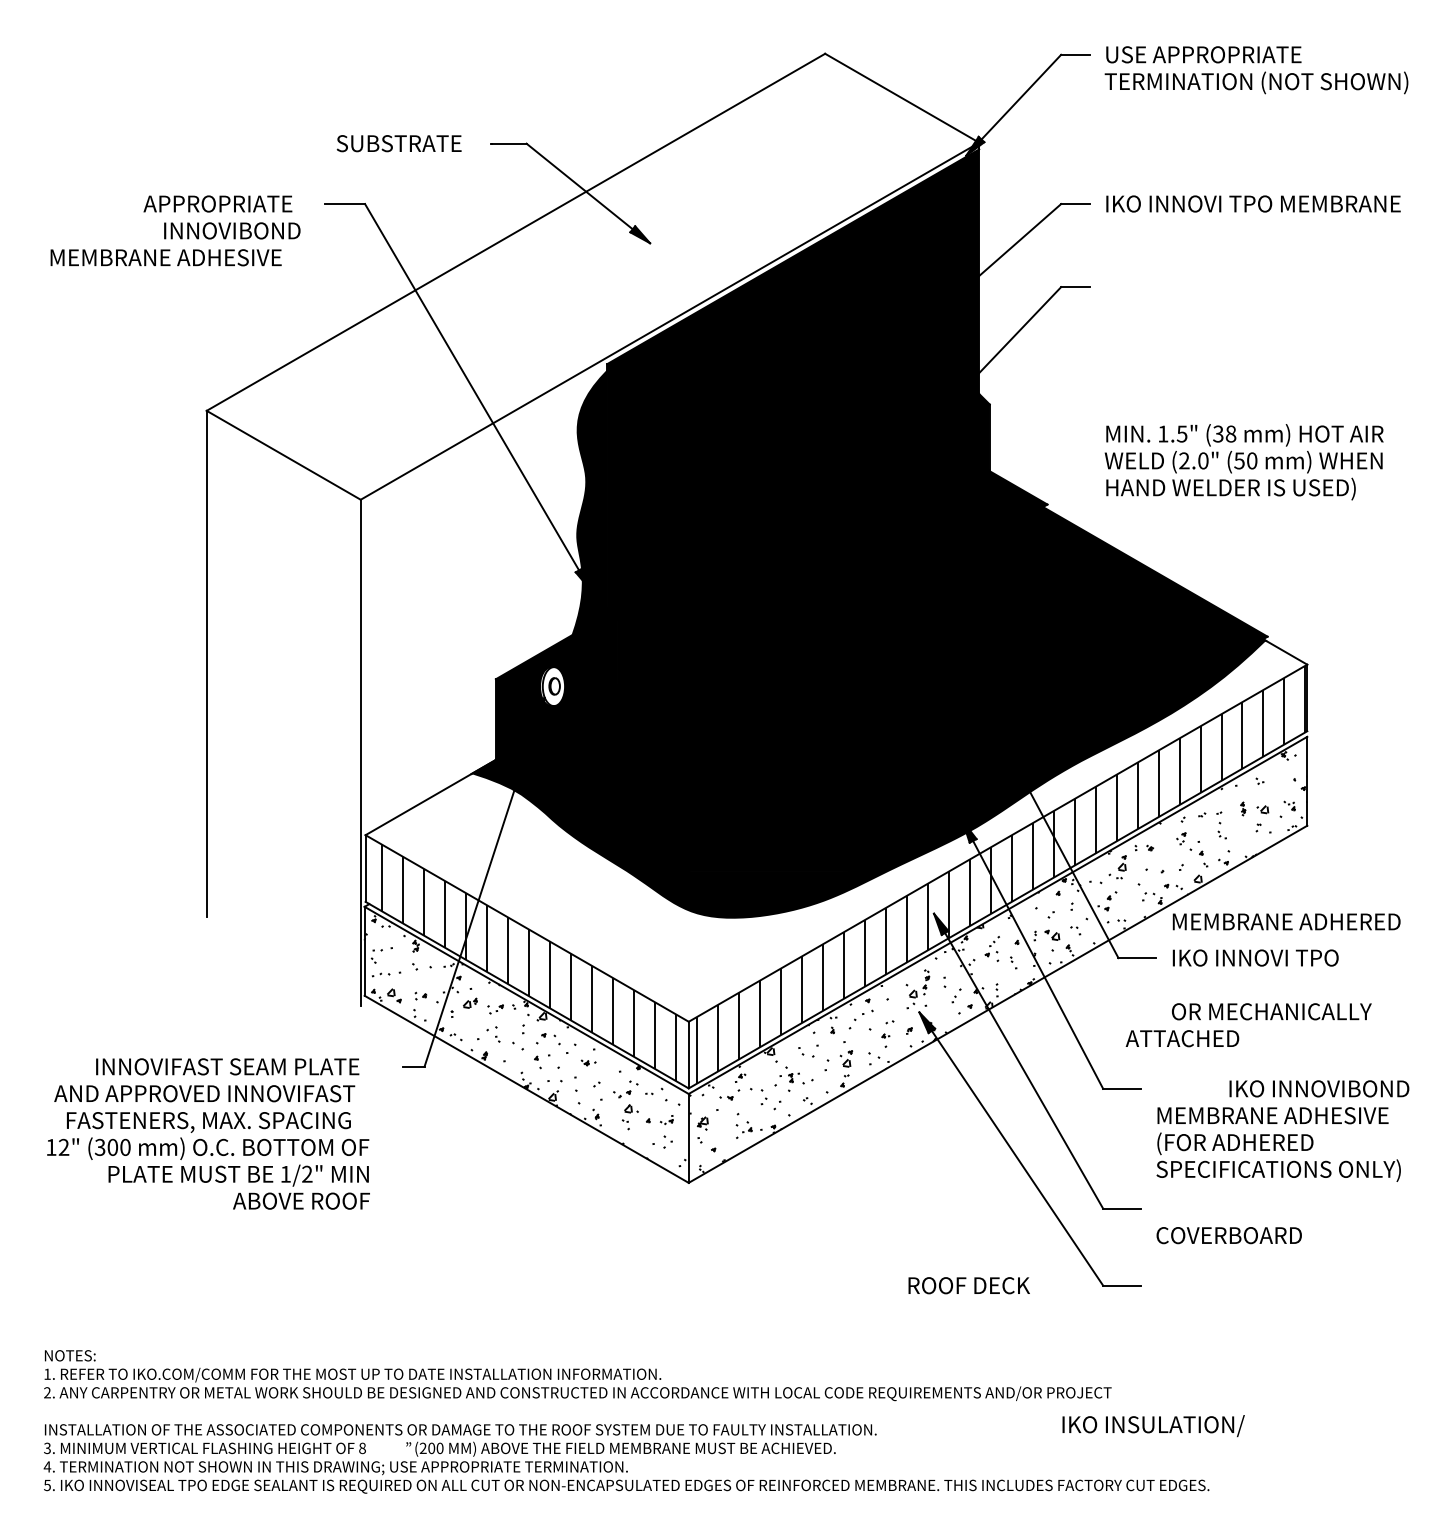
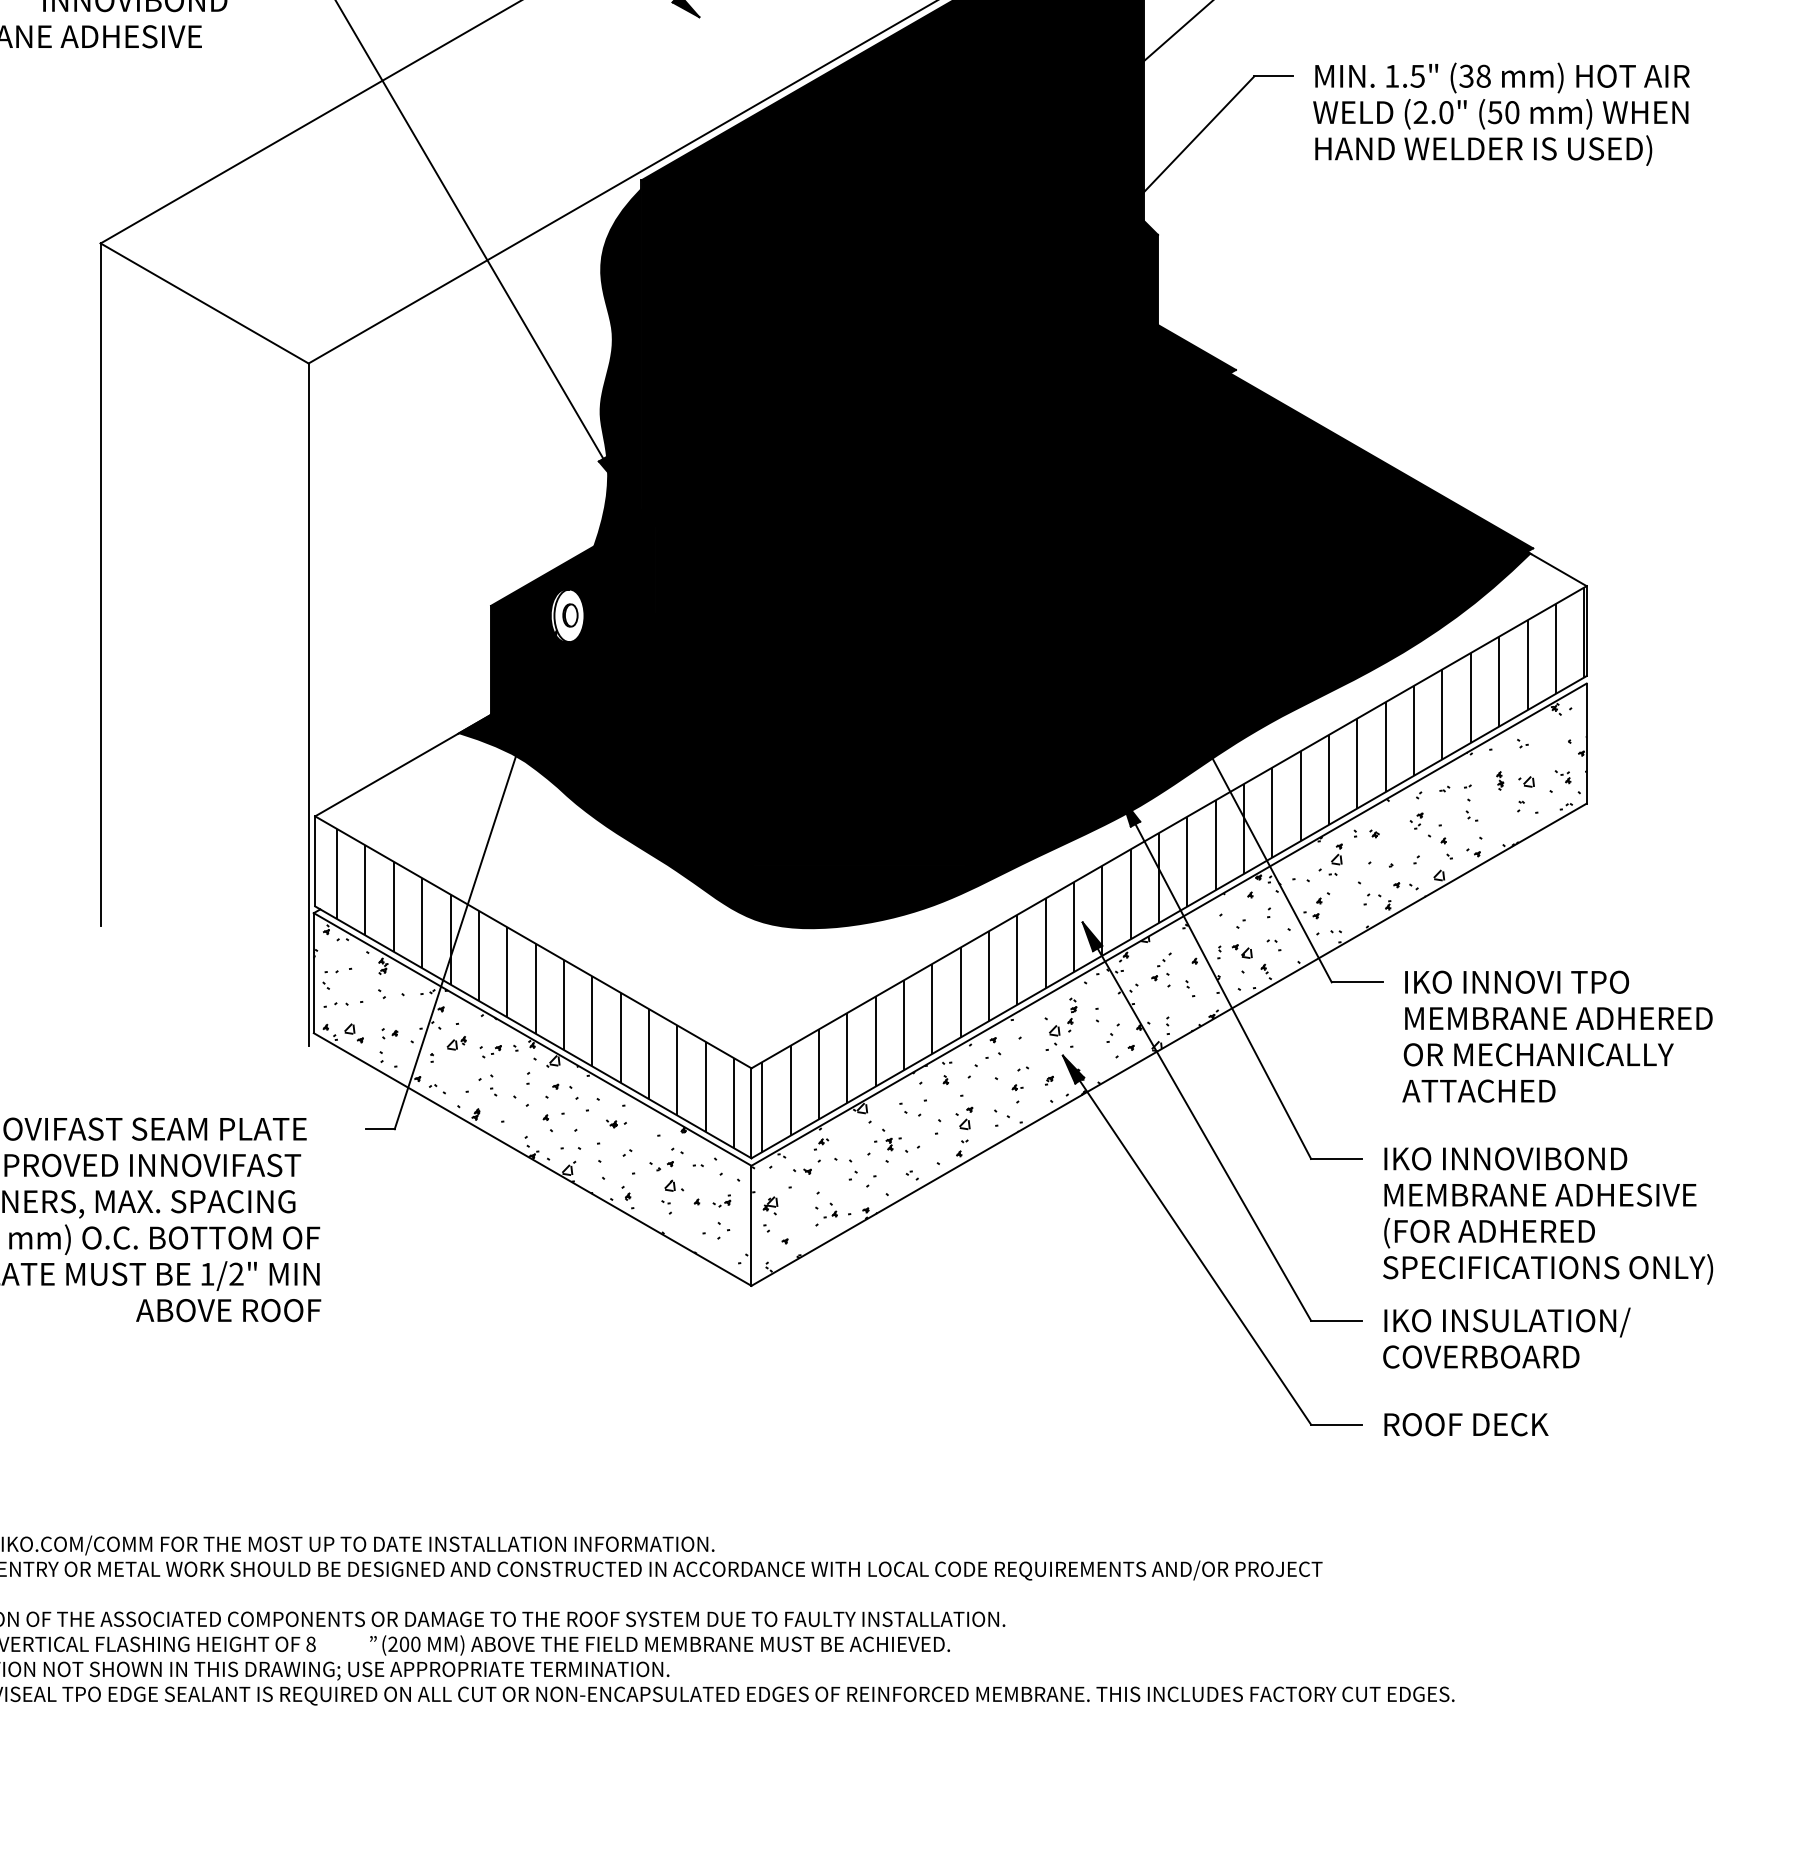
text: (1243, 462) -> (1500, 114), moved
text: (1286, 921) -> (1558, 1017), moved
text: (1182, 1038) -> (1478, 1090), moved
text: (1319, 1088) -> (1505, 1158), moved
text: (968, 1285) -> (1465, 1424), moved
text: (1153, 1426) -> (1507, 1323), moved

